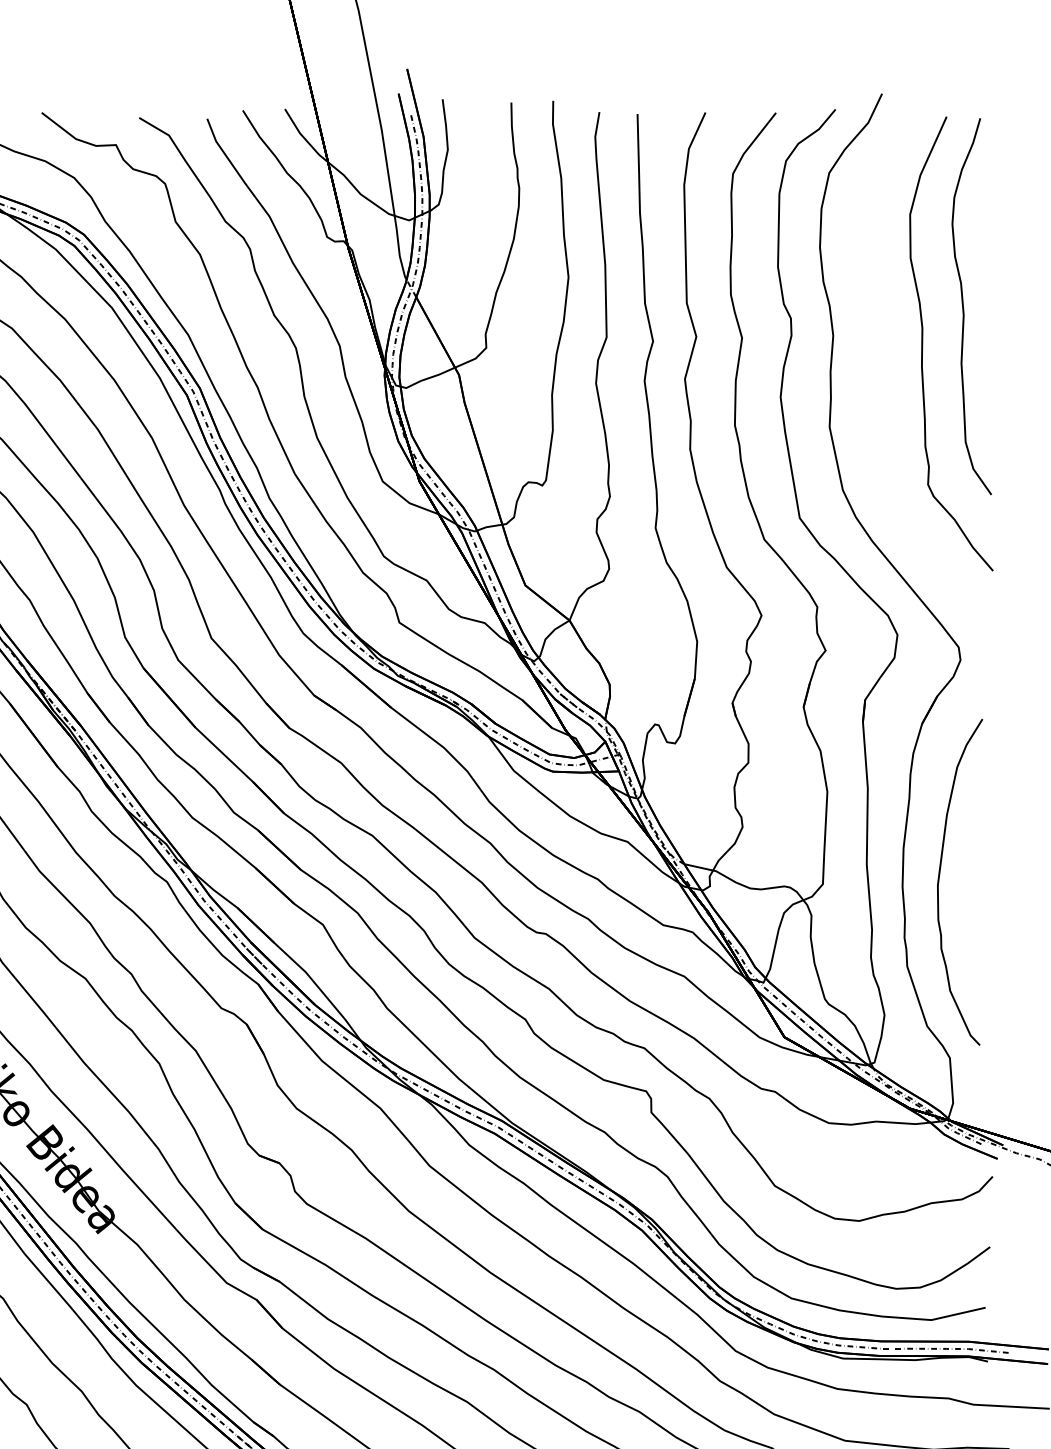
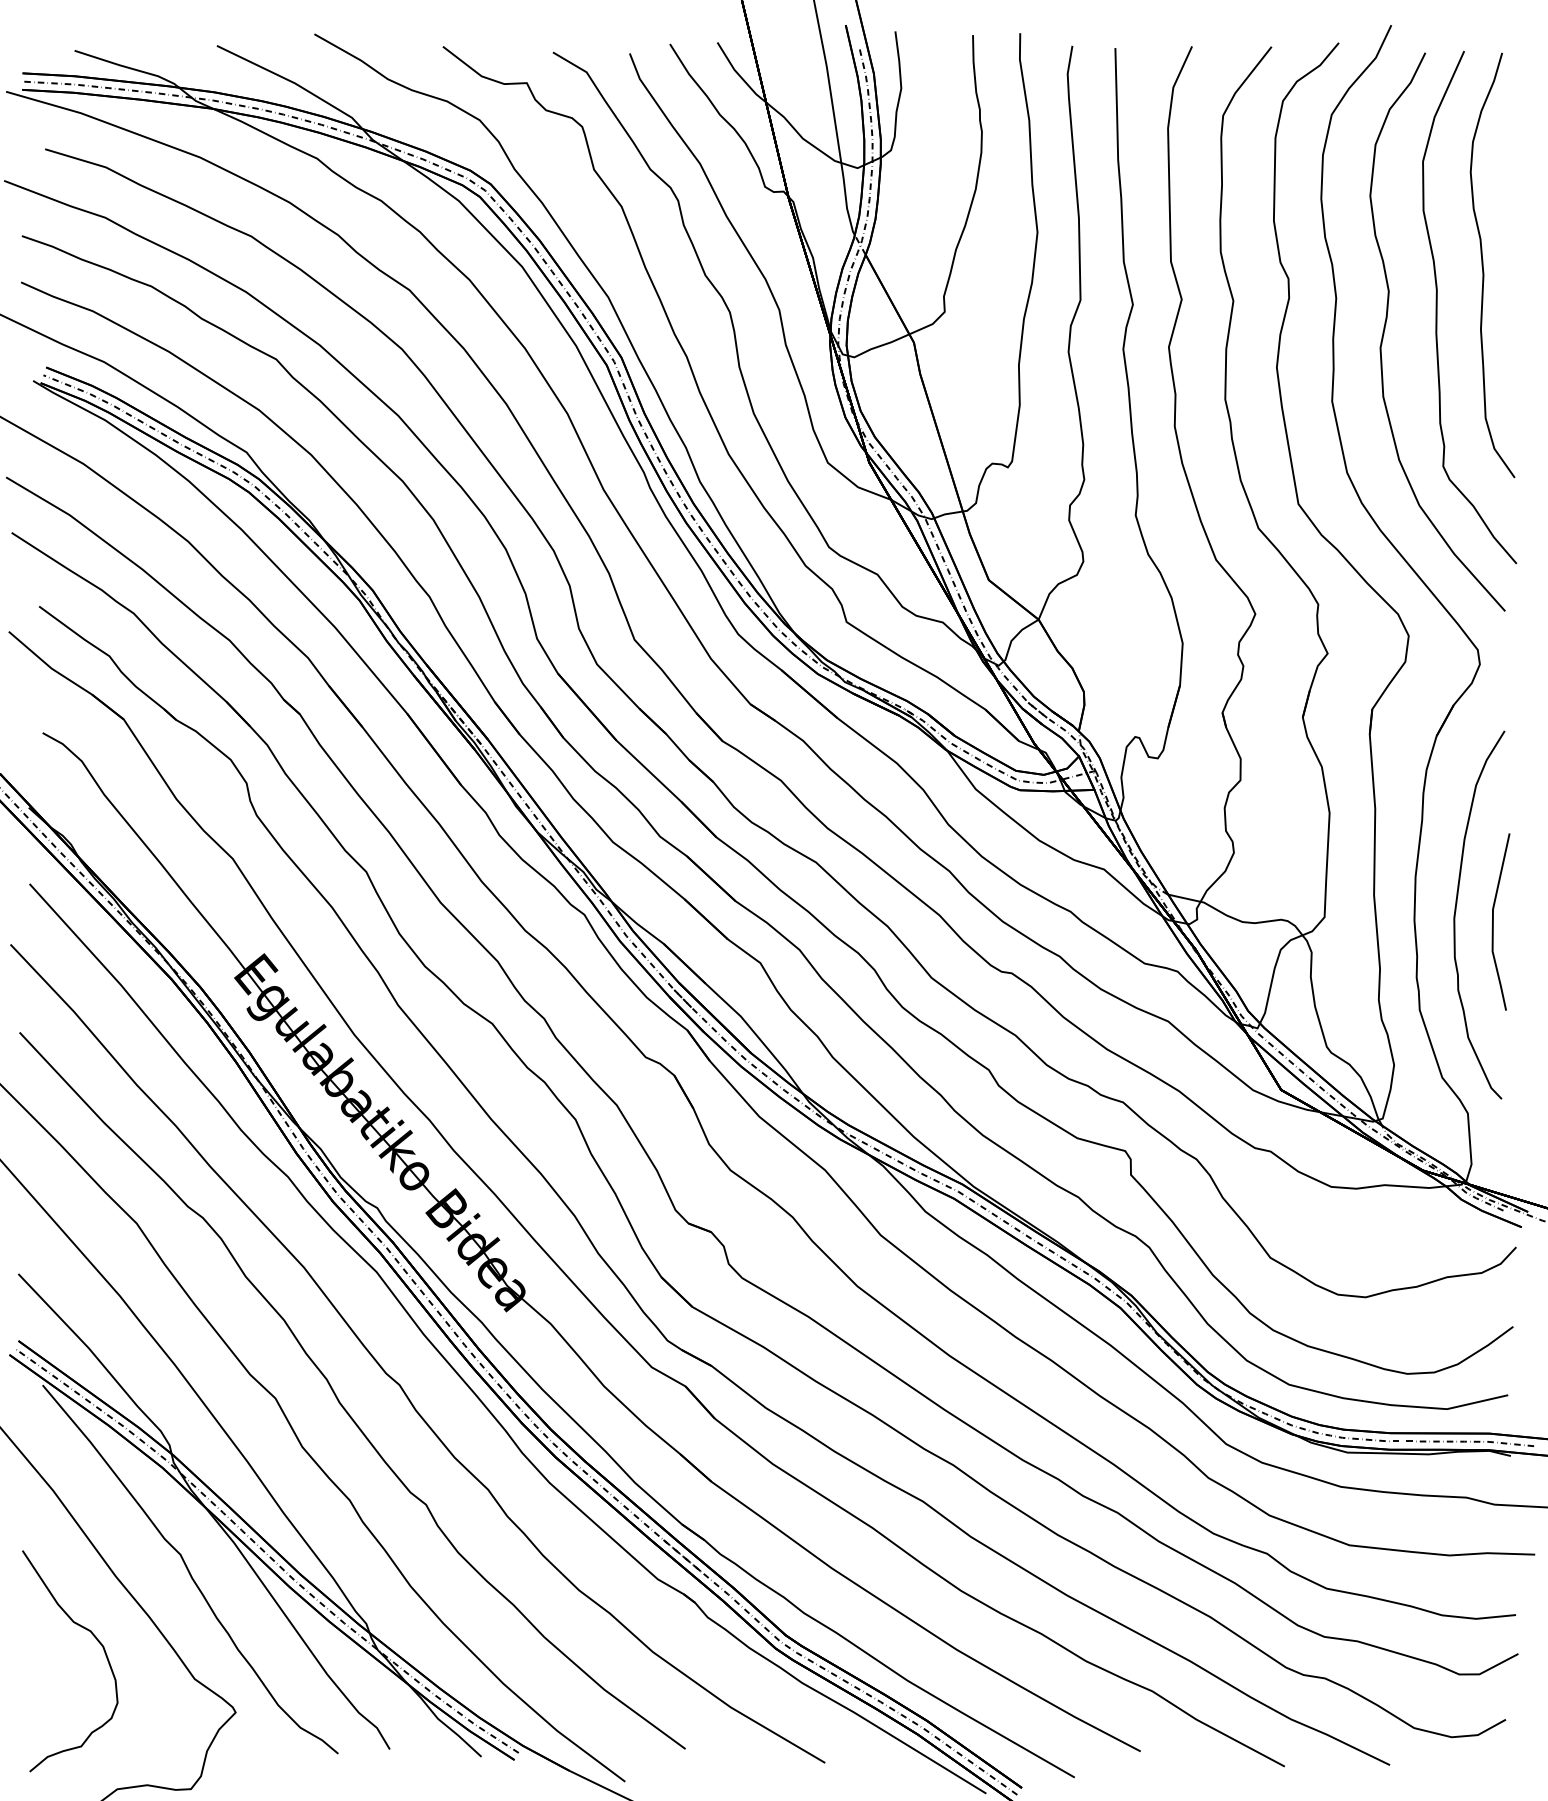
curve: (878, 354) -> (1387, 319), added
line: (972, 887) -> (1493, 921), added

